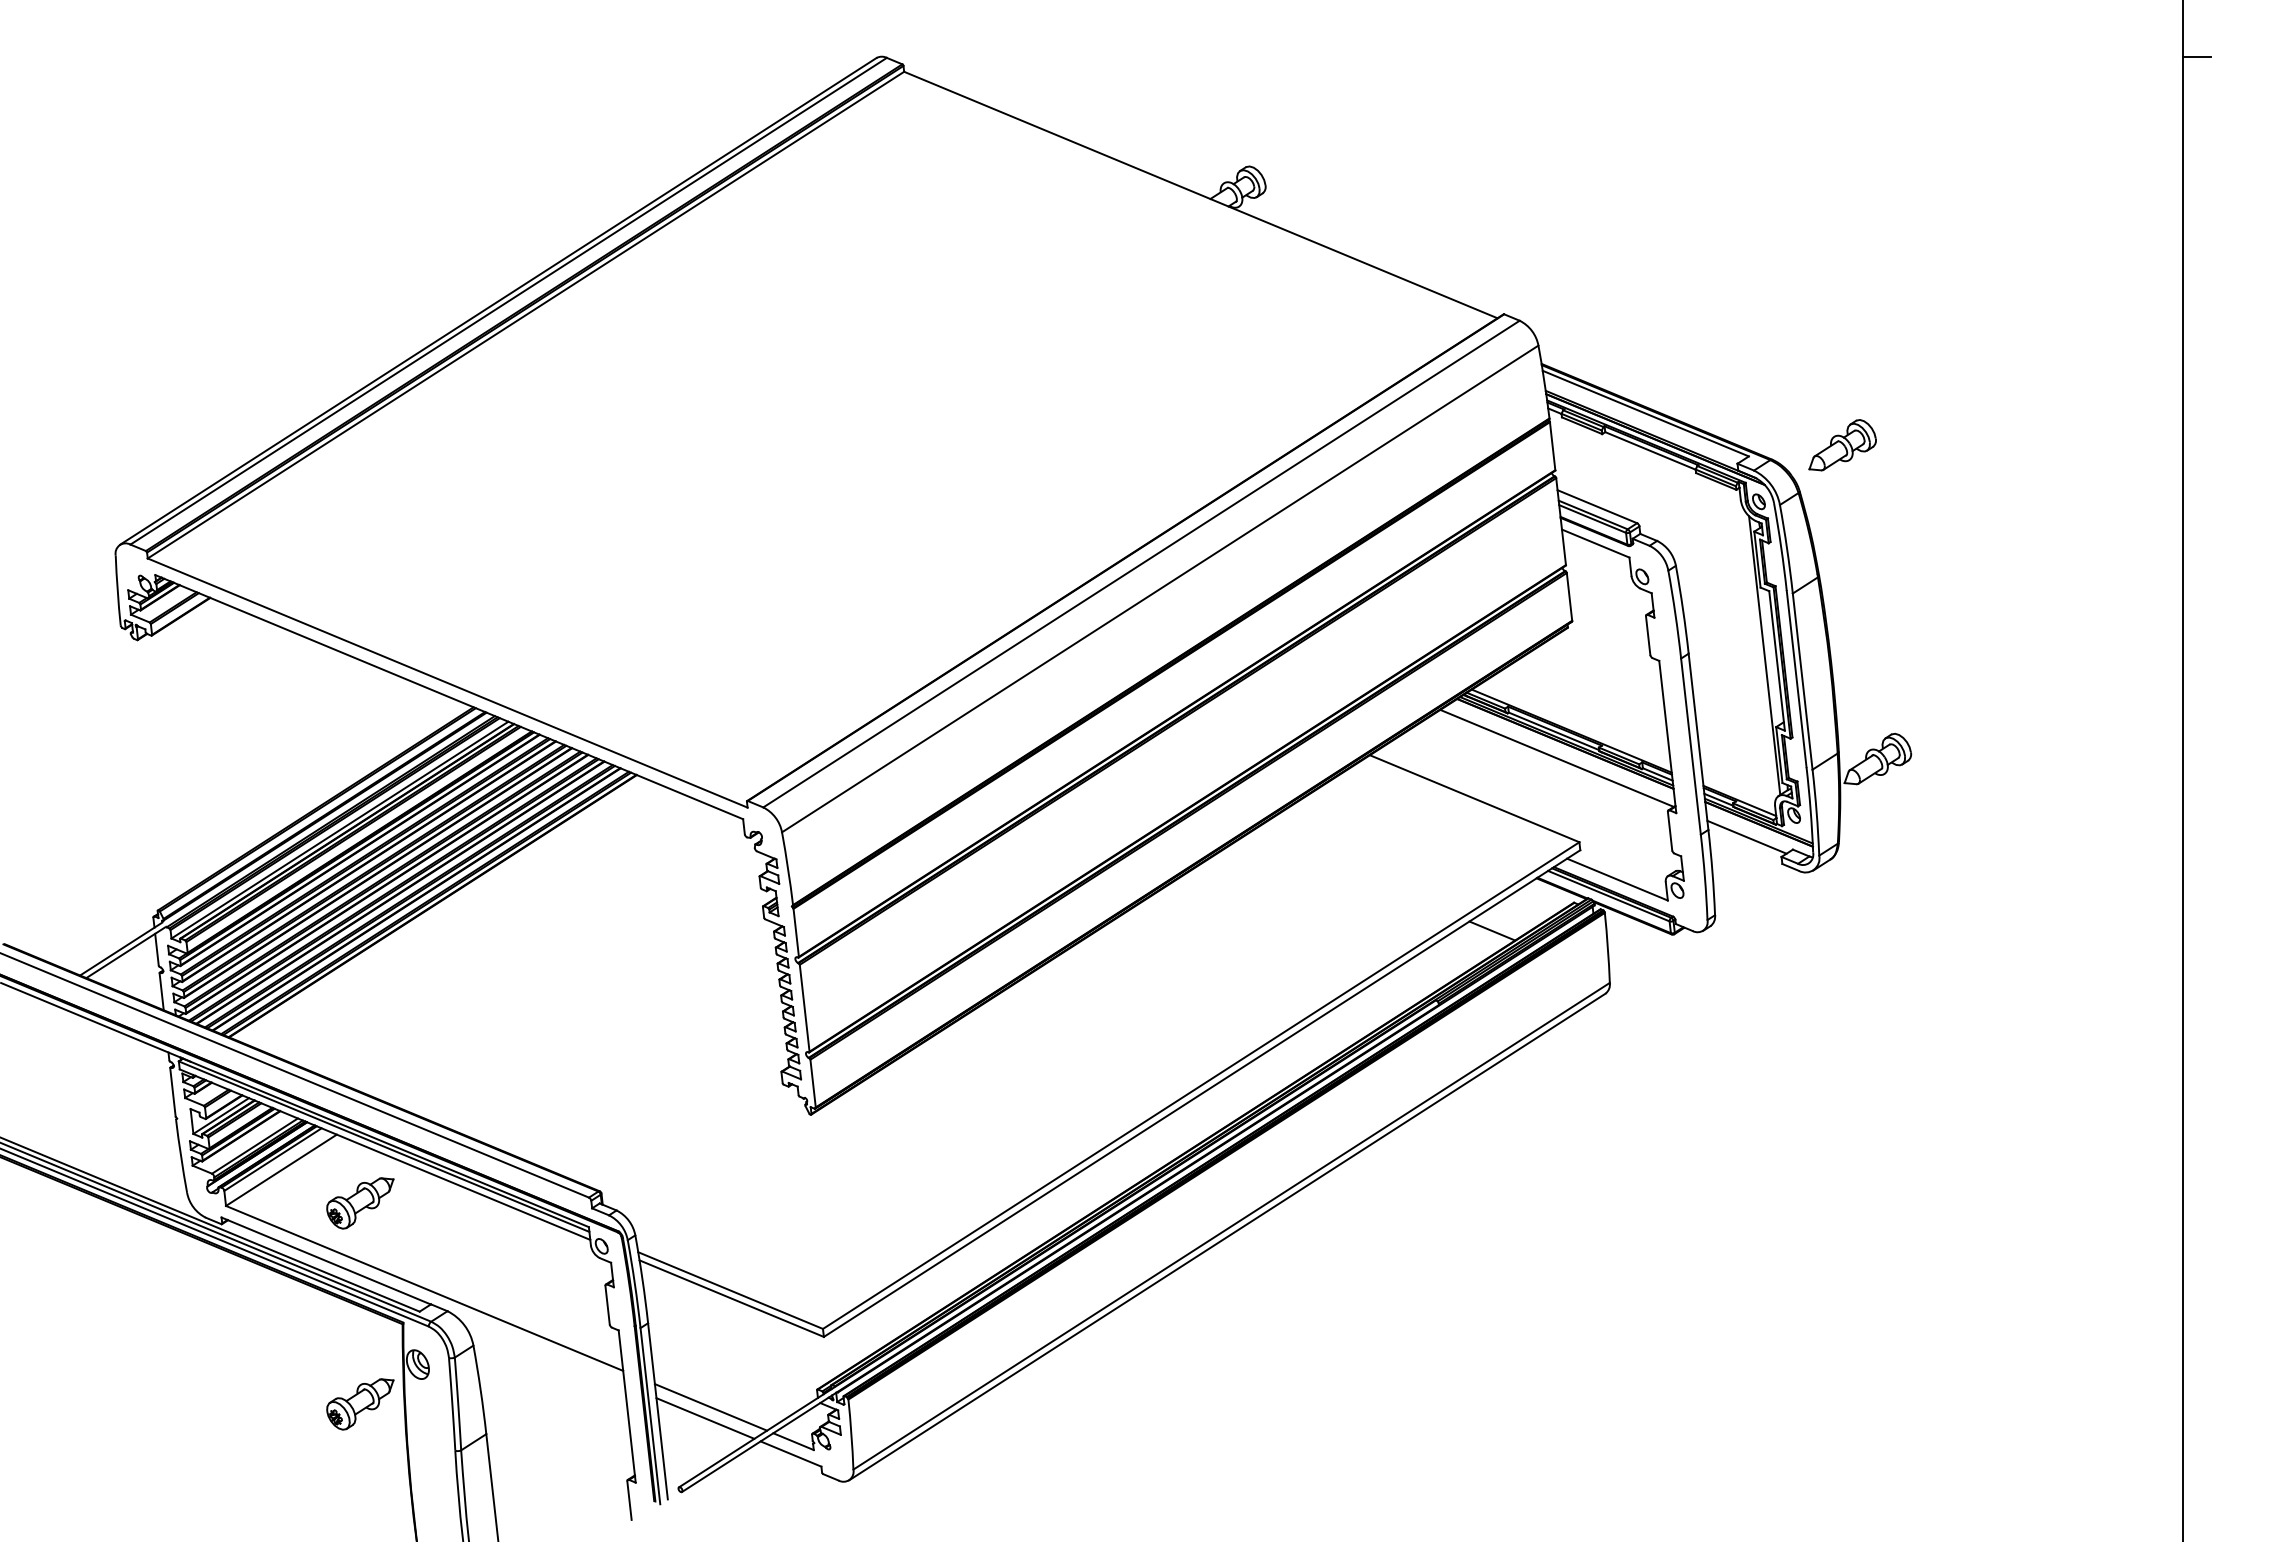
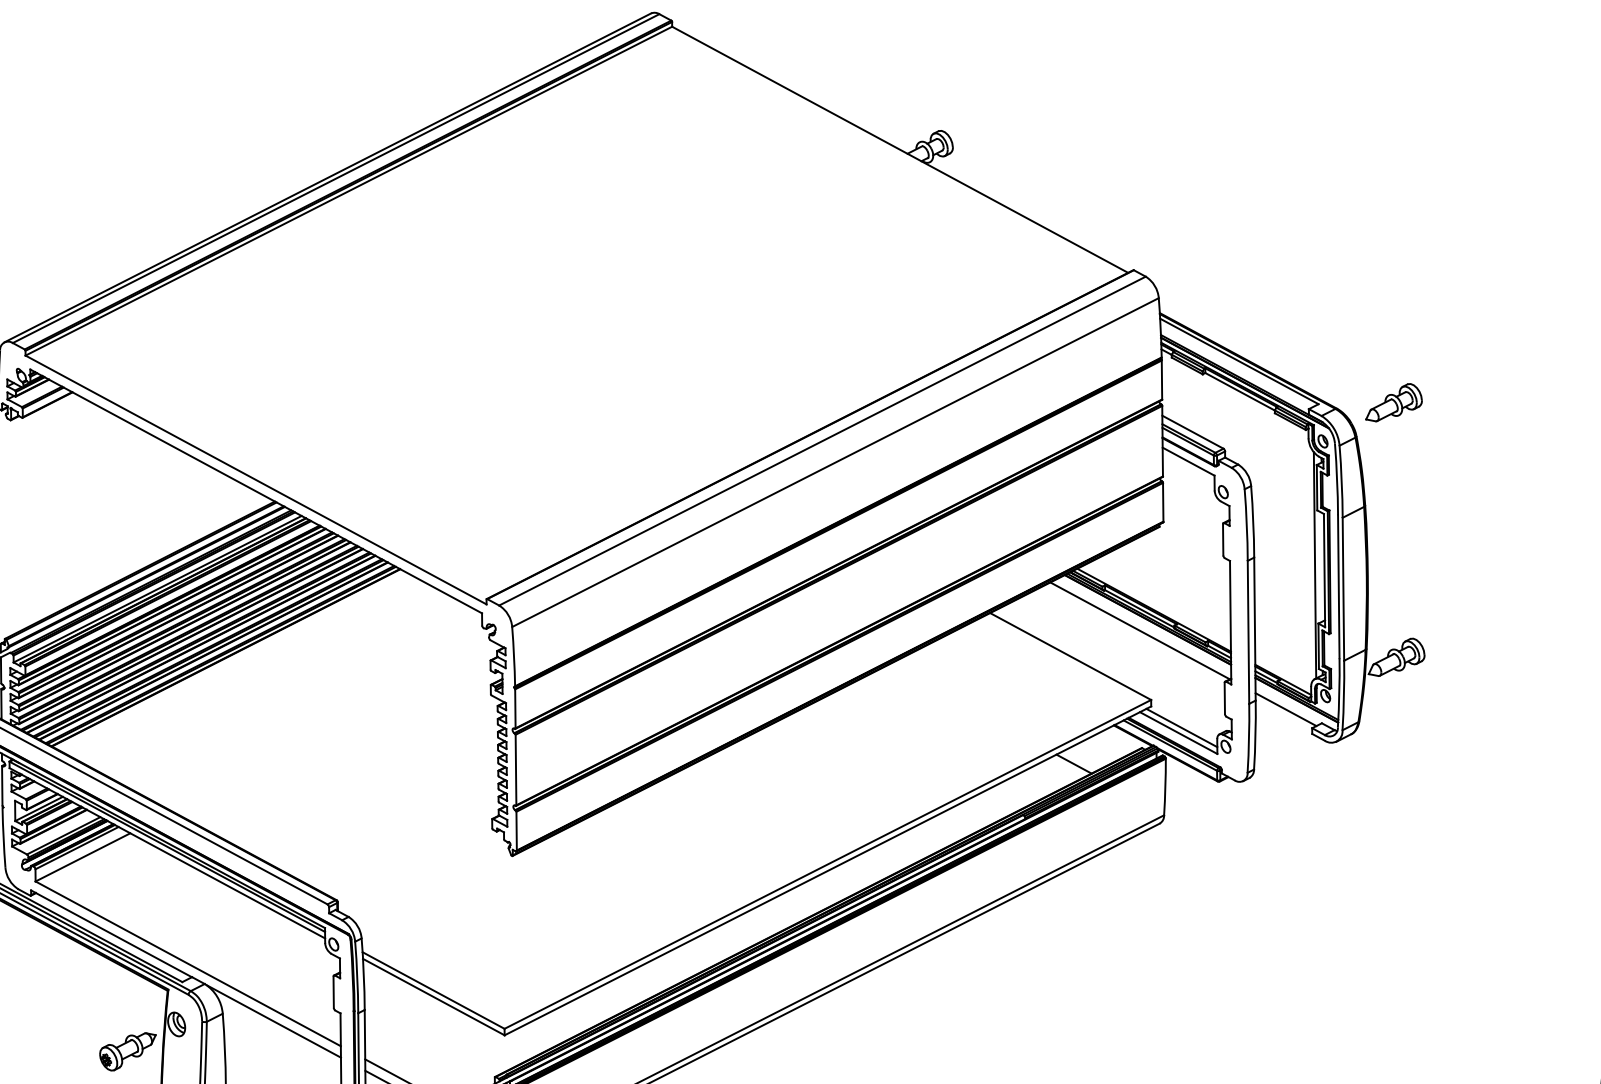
line: (1620, 872) -> (1181, 727), added
part: (360, 1203) -> (143, 890), removed
line: (537, 1348) -> (273, 1021), added

